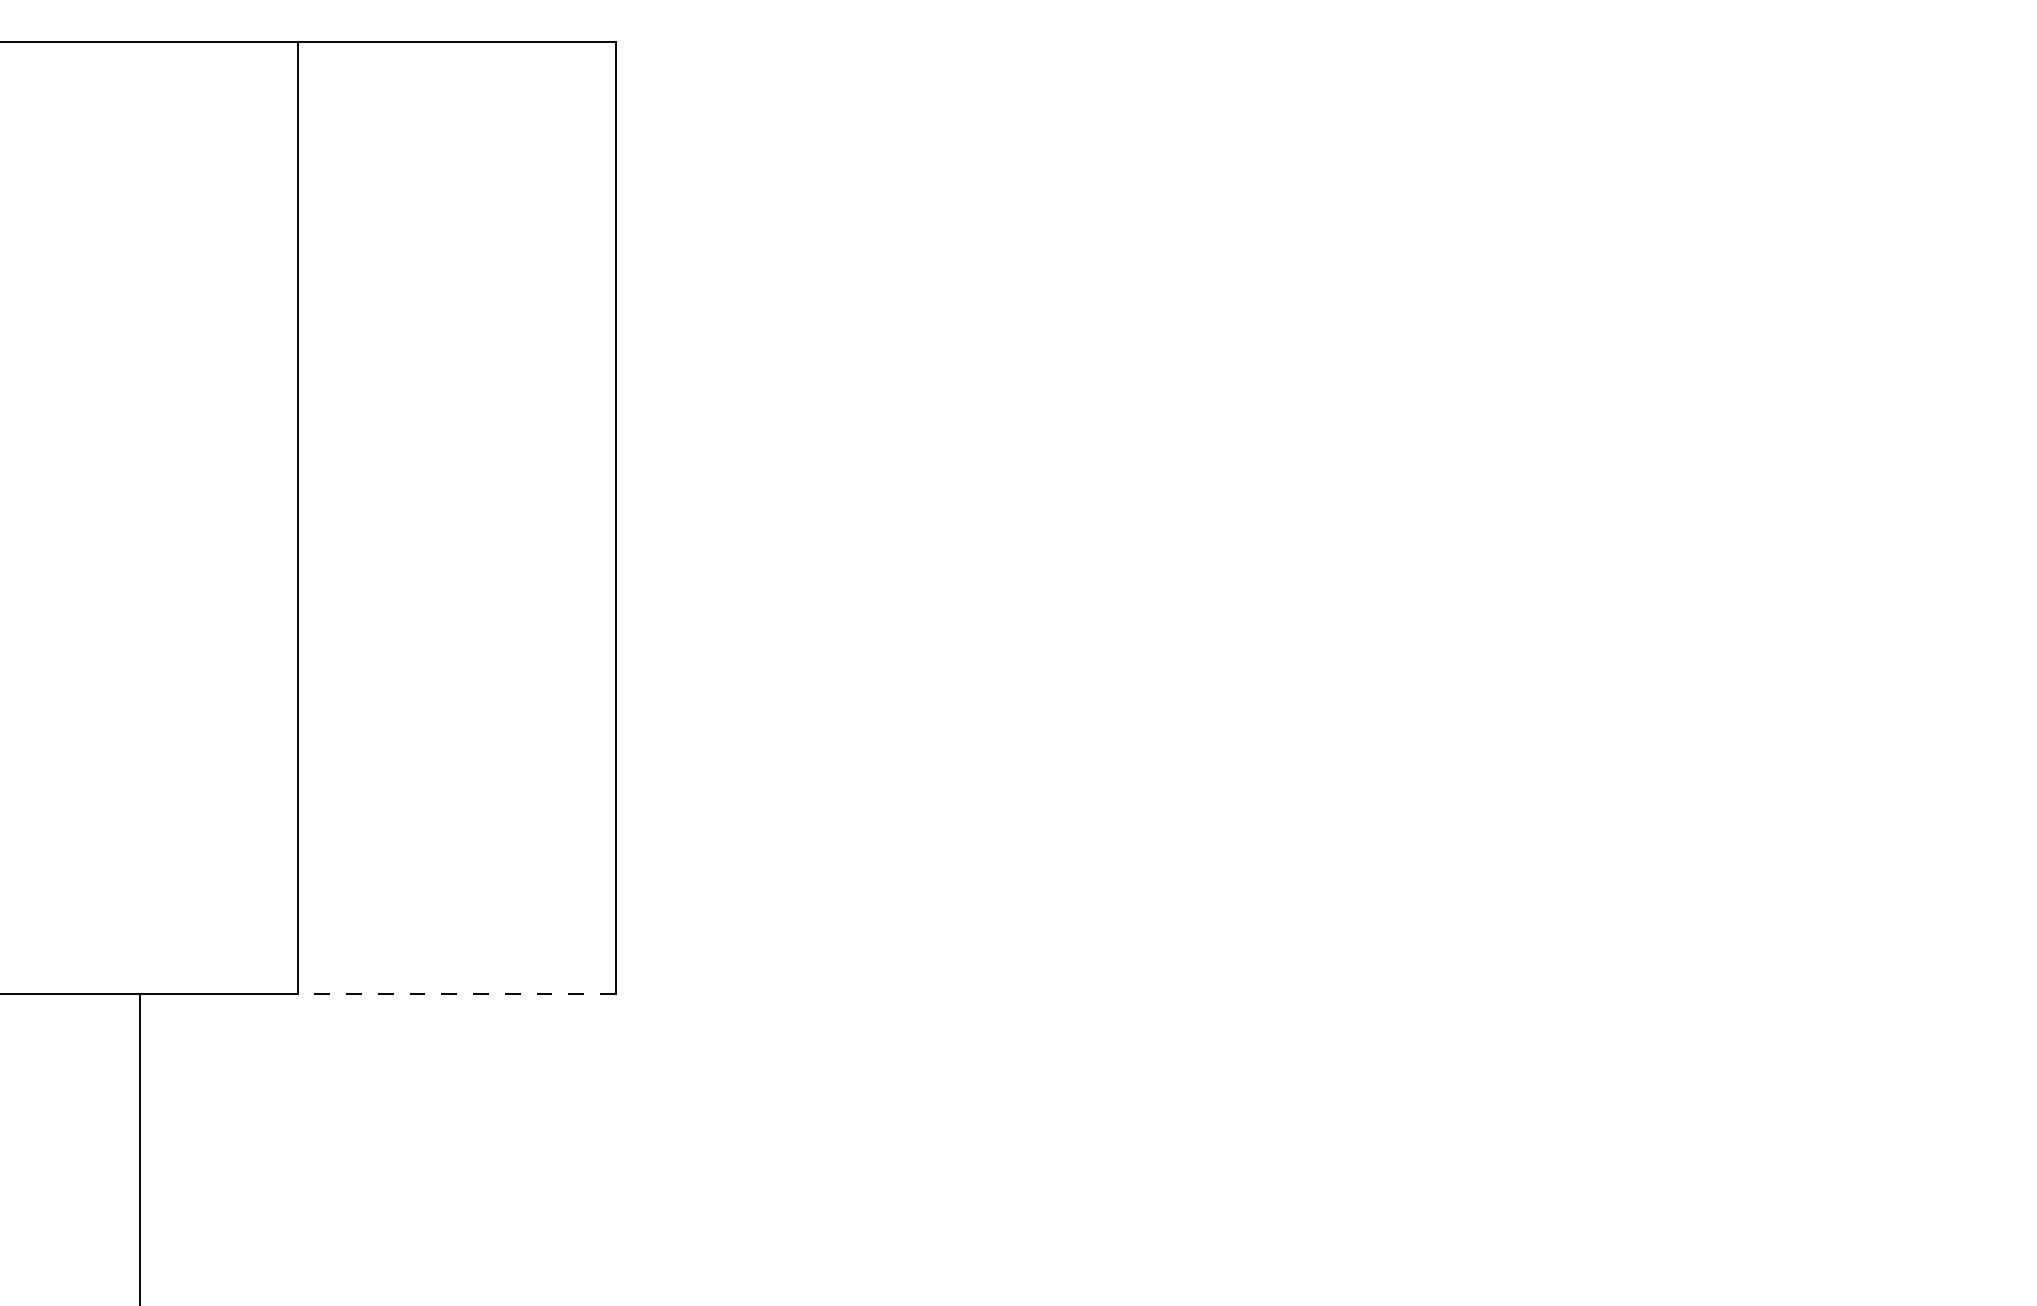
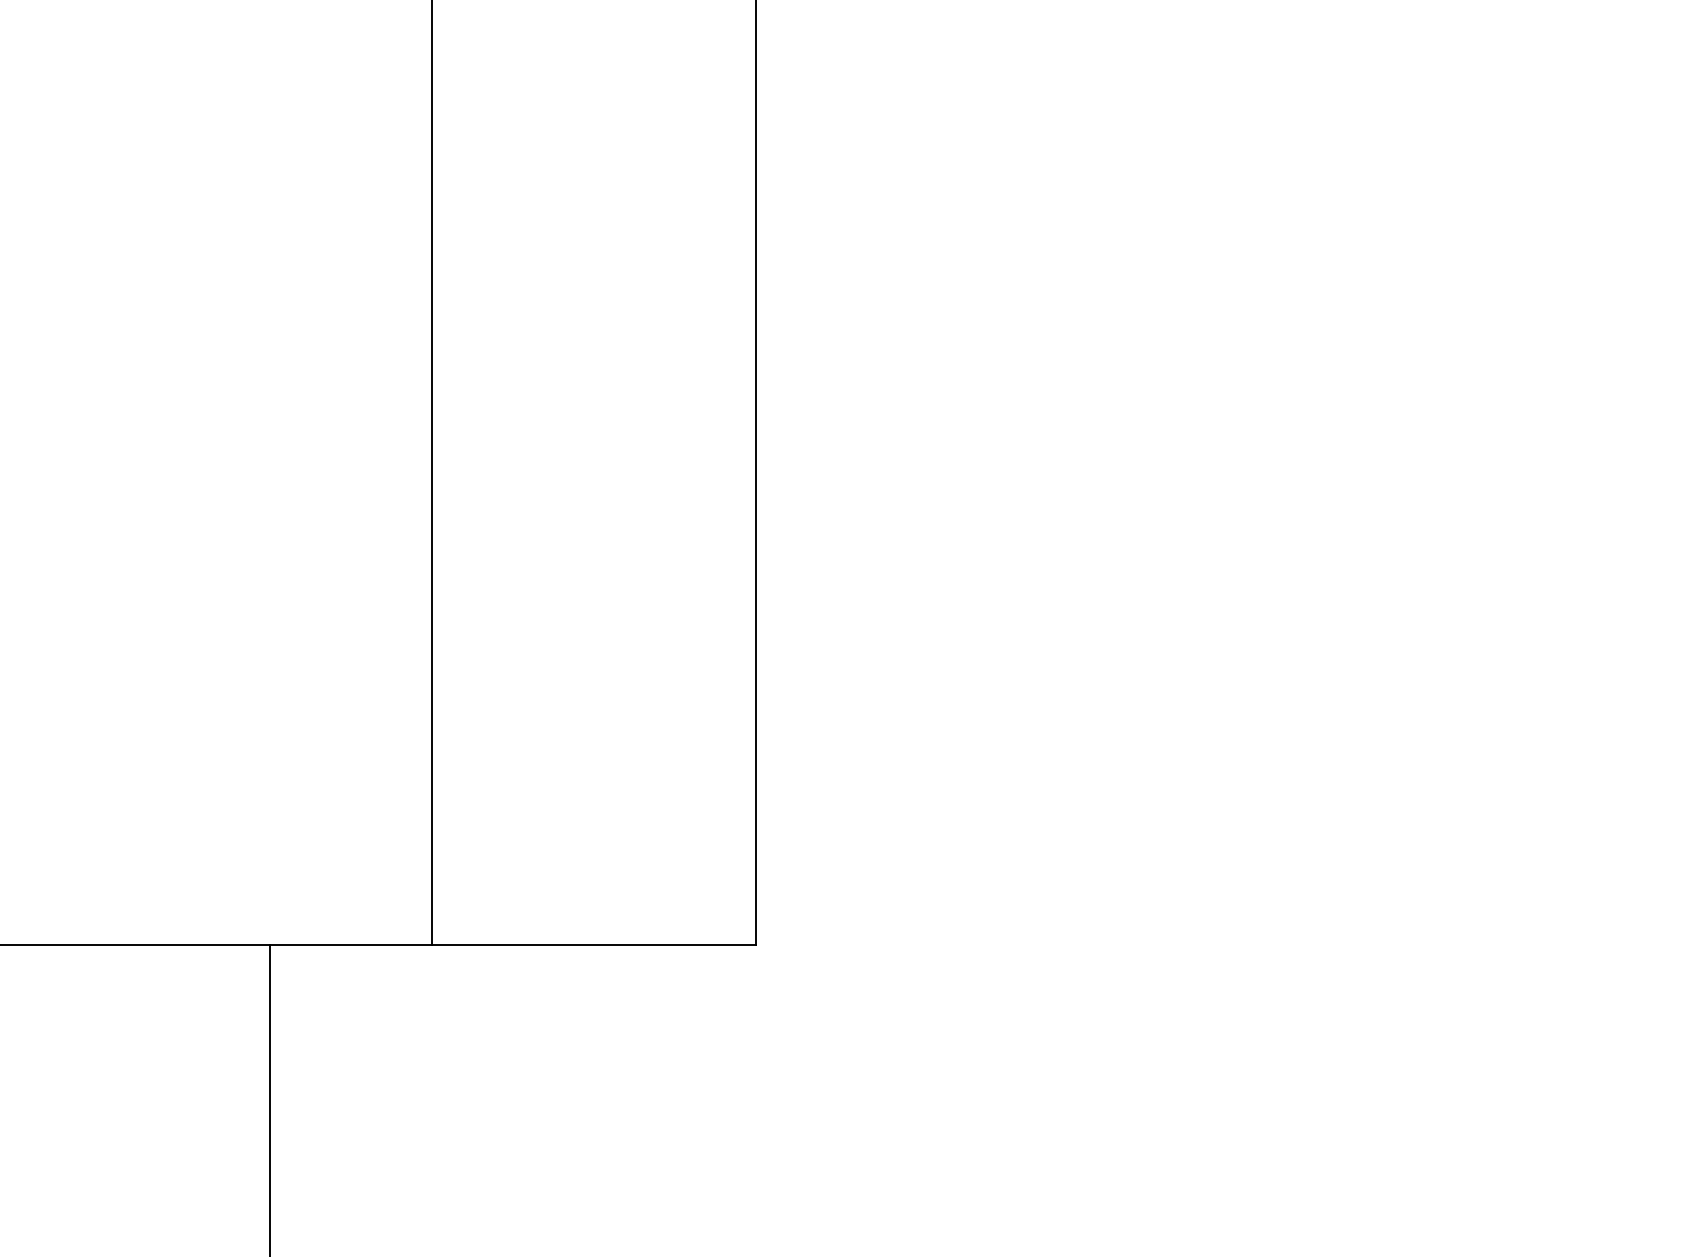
line: (457, 994) -> (594, 944), dashed -> solid

